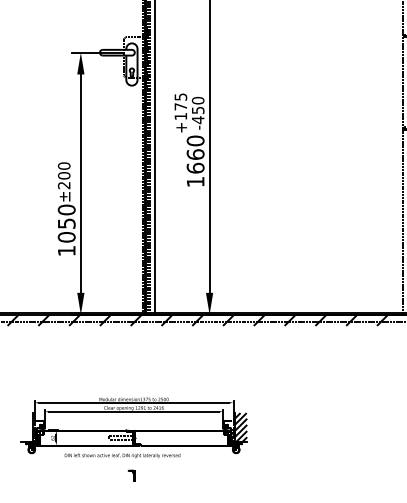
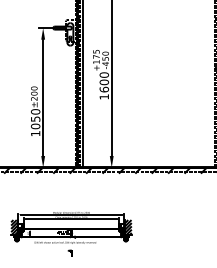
text: (194, 152) -> (103, 81), 1660 -> 1600
hatch: (27, 427) -> (14, 227), added

